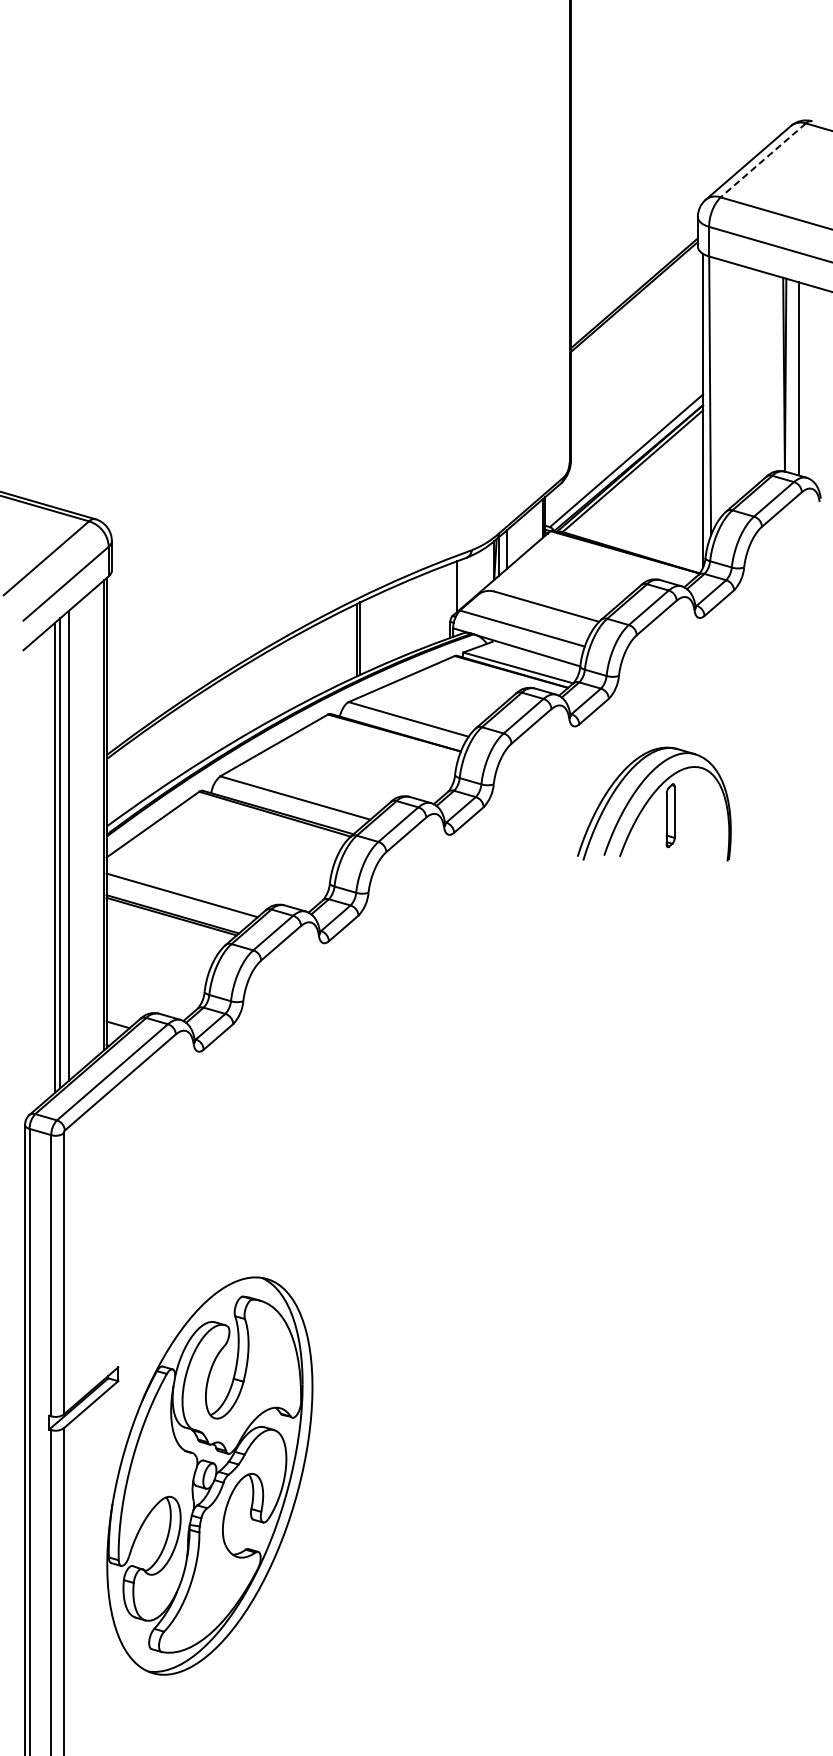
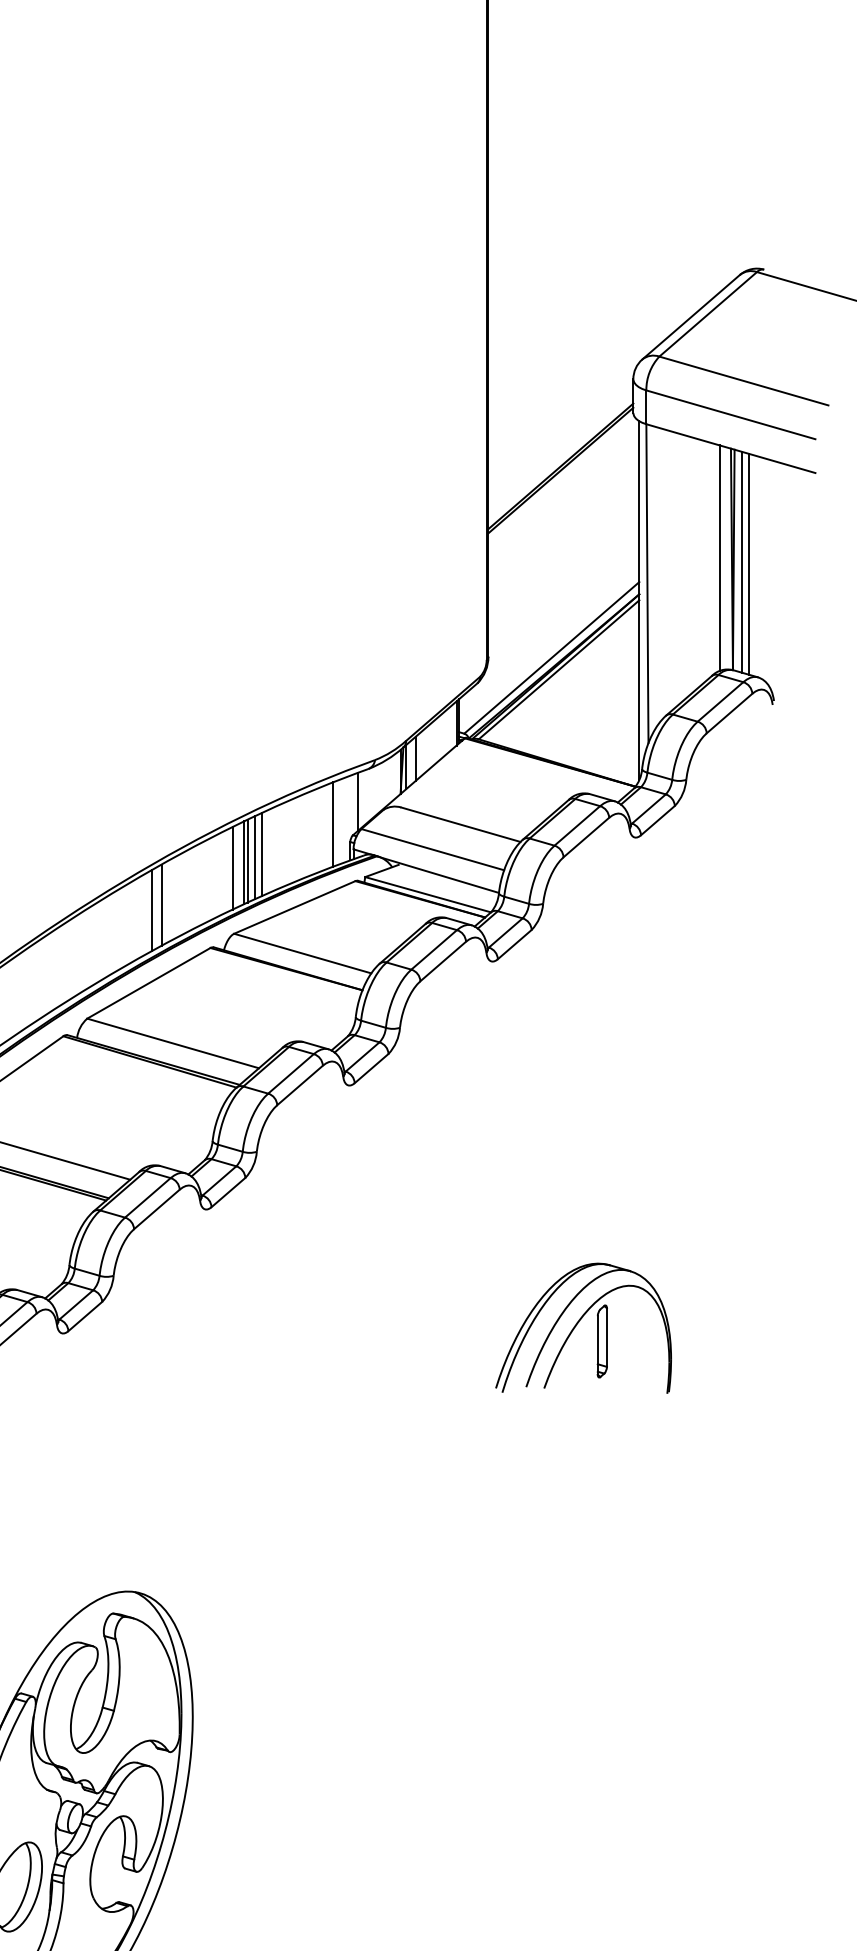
line: (762, 160) -> (707, 314), dashed -> solid
line: (773, 373) -> (719, 558), added
line: (793, 376) -> (742, 561), added
line: (434, 606) -> (332, 824), added
line: (372, 632) -> (261, 854), added
line: (367, 635) -> (255, 857), added
line: (347, 644) -> (232, 867), added
line: (285, 676) -> (161, 904), added
line: (277, 681) -> (152, 910), added
part: (654, 803) -> (583, 1327), moved

